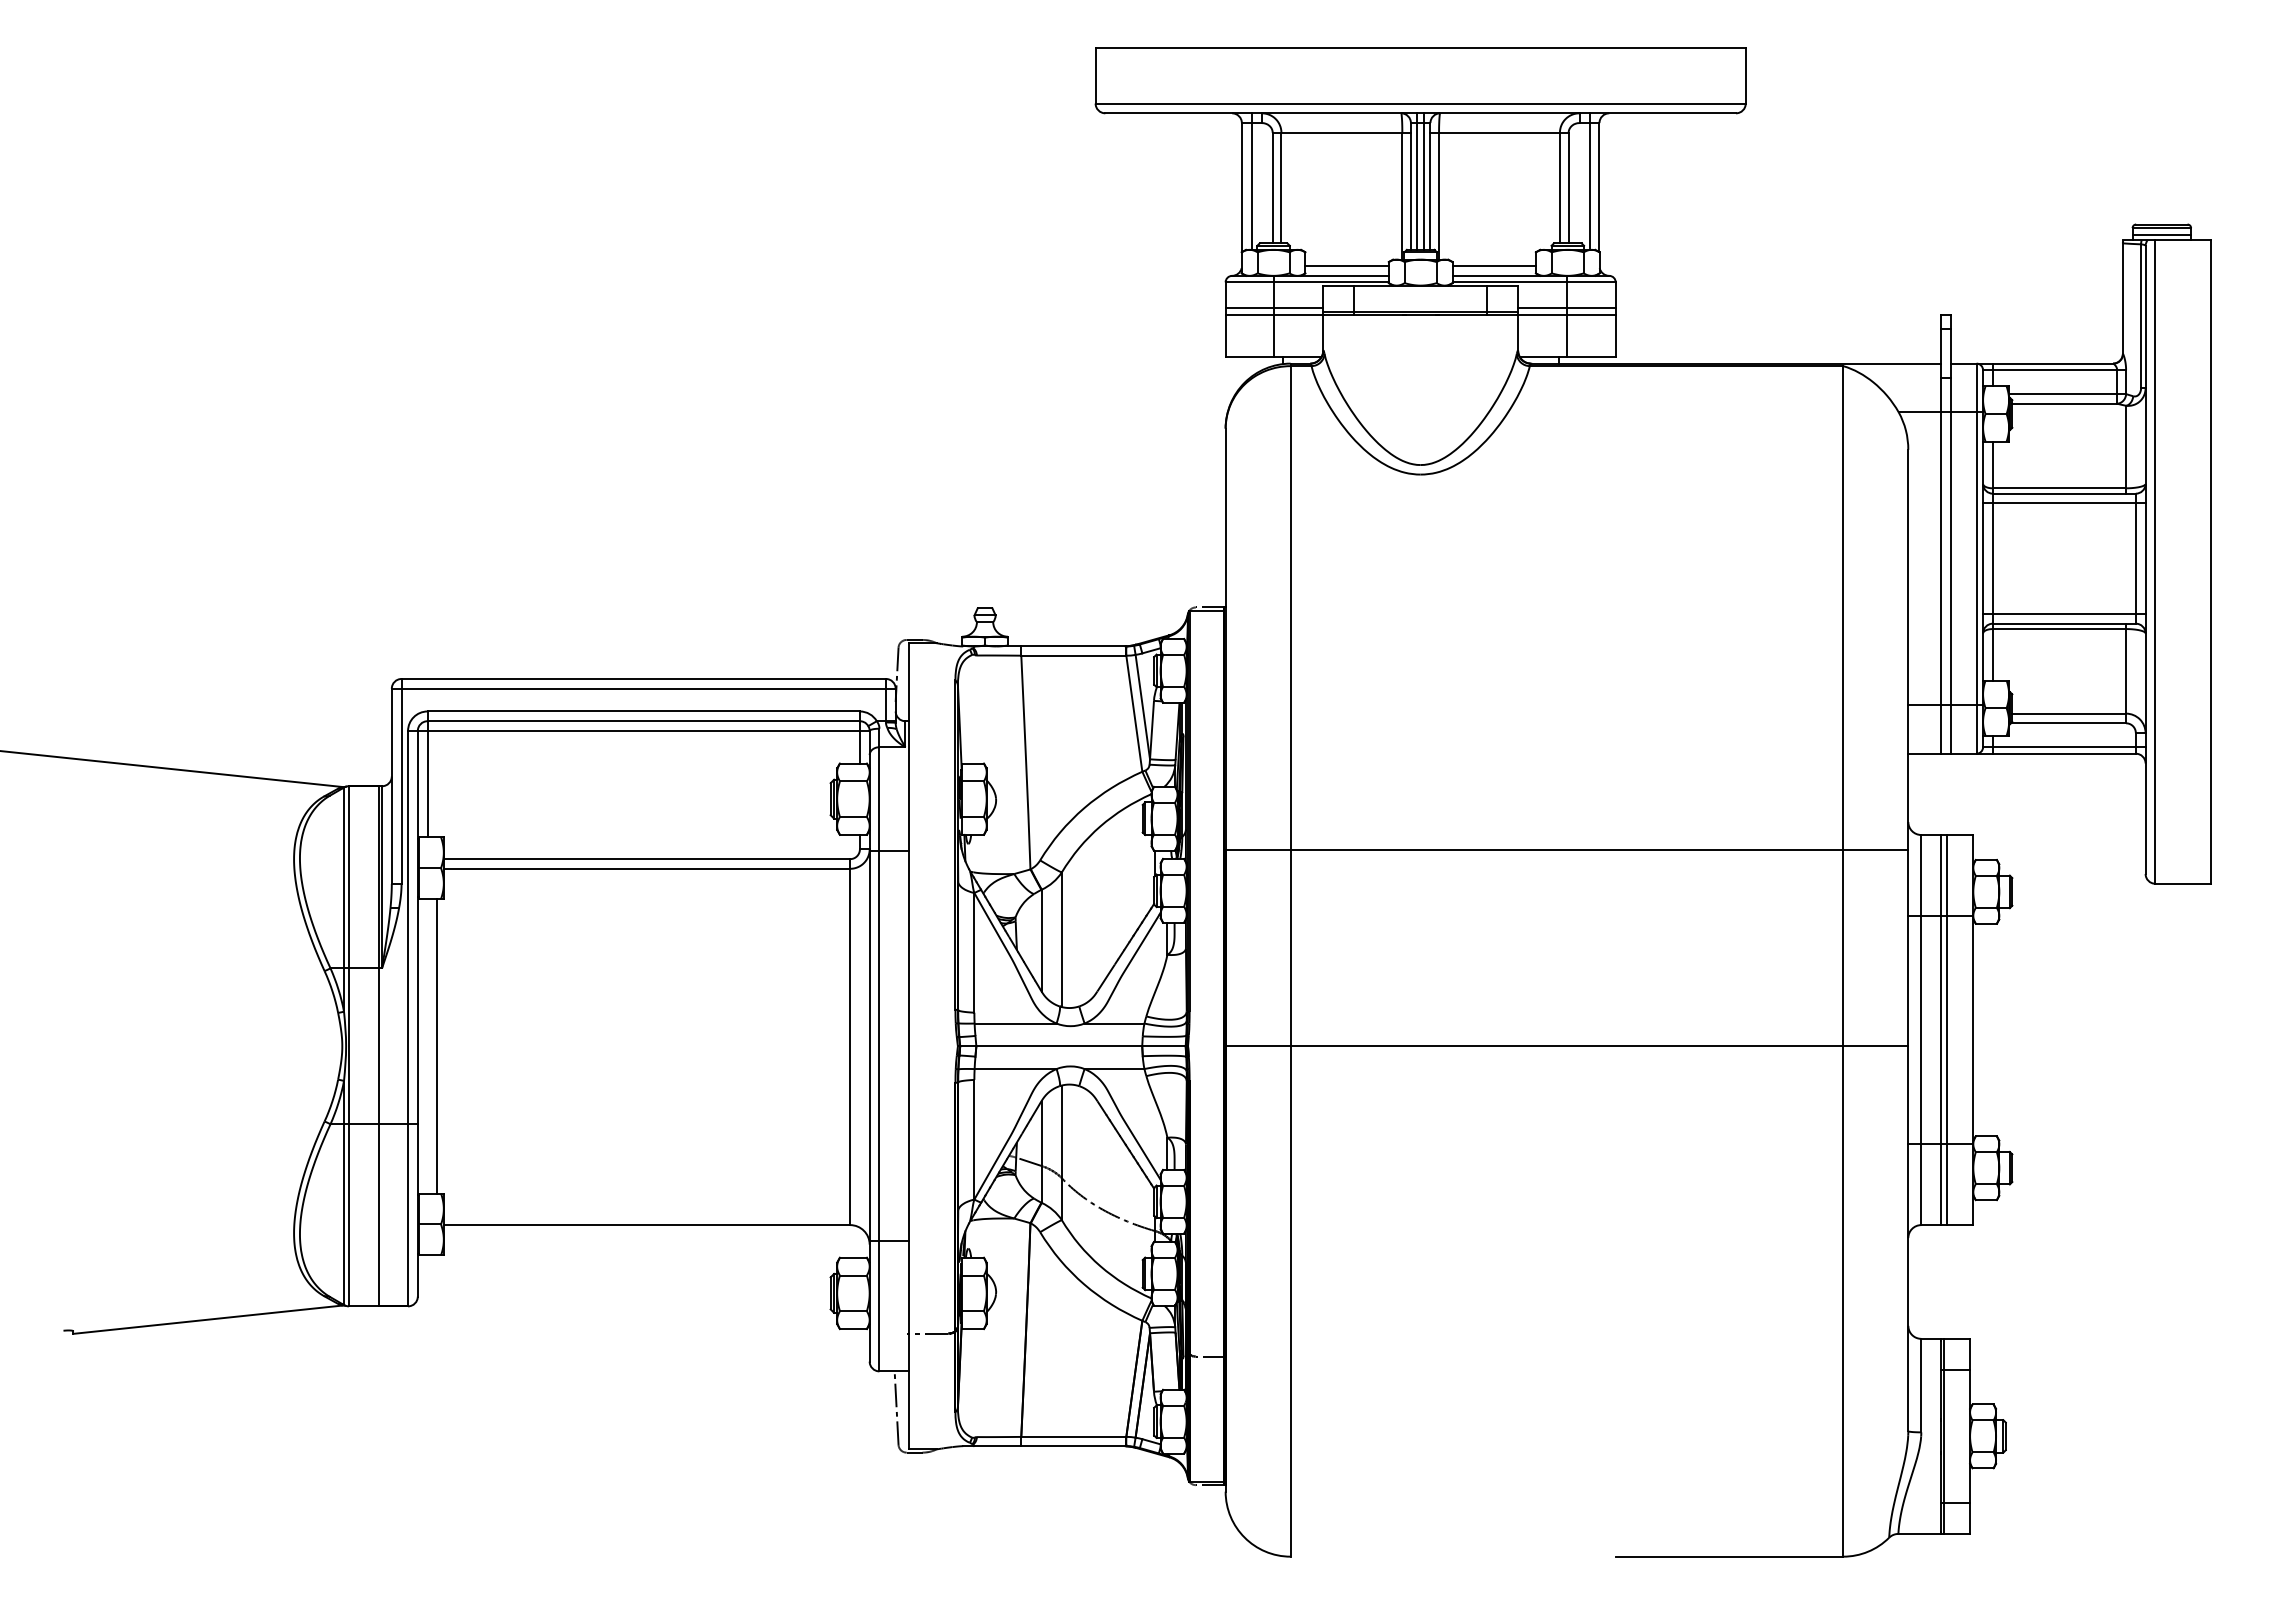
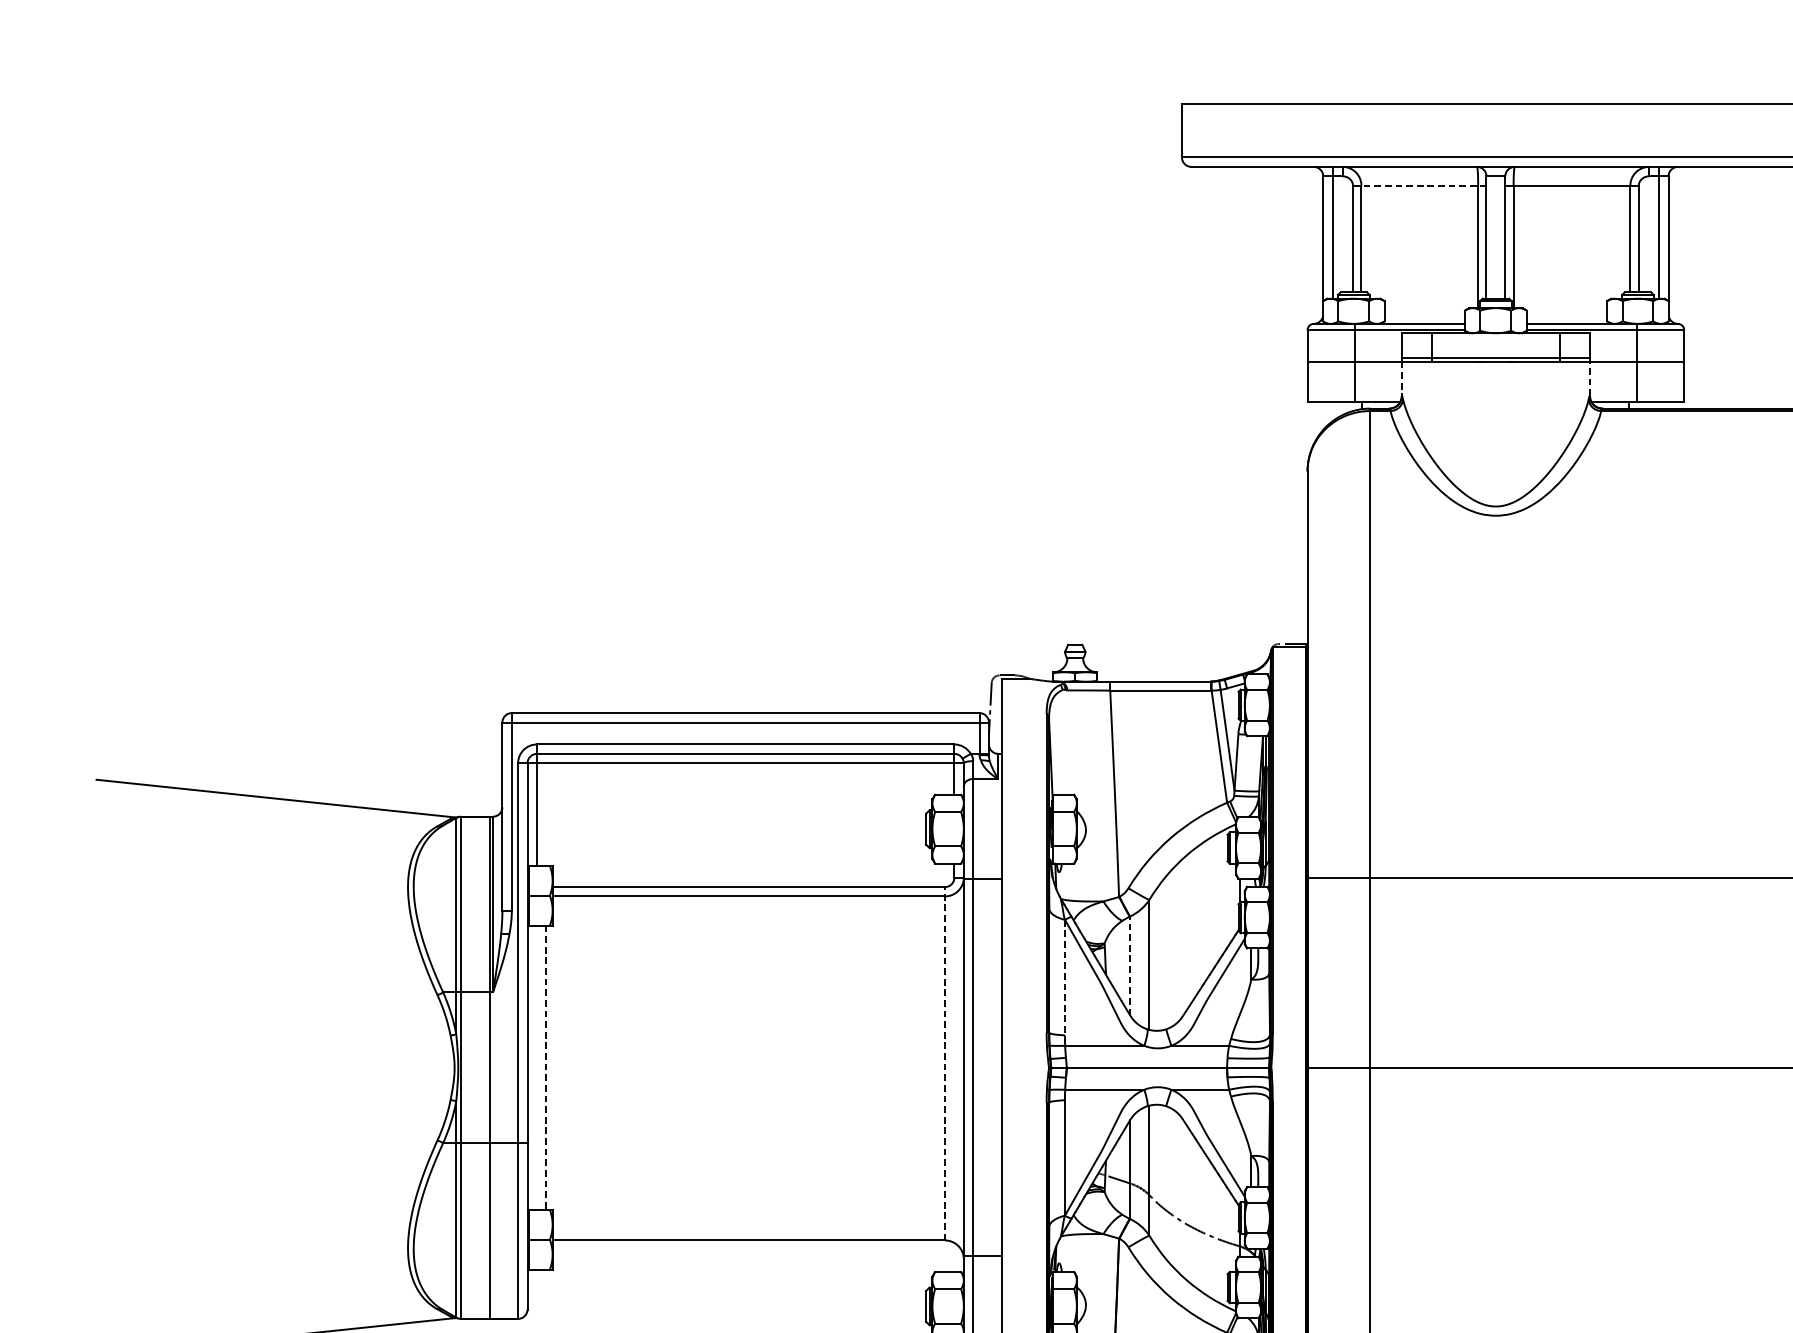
line: (1342, 132) -> (1420, 185), solid -> dashed
line: (1417, 181) -> (1492, 232), removed
line: (1423, 181) -> (1498, 232), removed
line: (1346, 266) -> (1424, 314), removed
line: (1493, 266) -> (1566, 314), removed
line: (1274, 308) -> (1354, 355), removed
line: (1566, 308) -> (1636, 355), removed
line: (1323, 332) -> (1402, 378), solid -> dashed
line: (1518, 332) -> (1590, 378), solid -> dashed
line: (1041, 940) -> (1129, 965), solid -> dashed
line: (974, 952) -> (1065, 977), solid -> dashed
line: (850, 1042) -> (945, 1064), solid -> dashed
line: (437, 1046) -> (546, 1067), solid -> dashed

